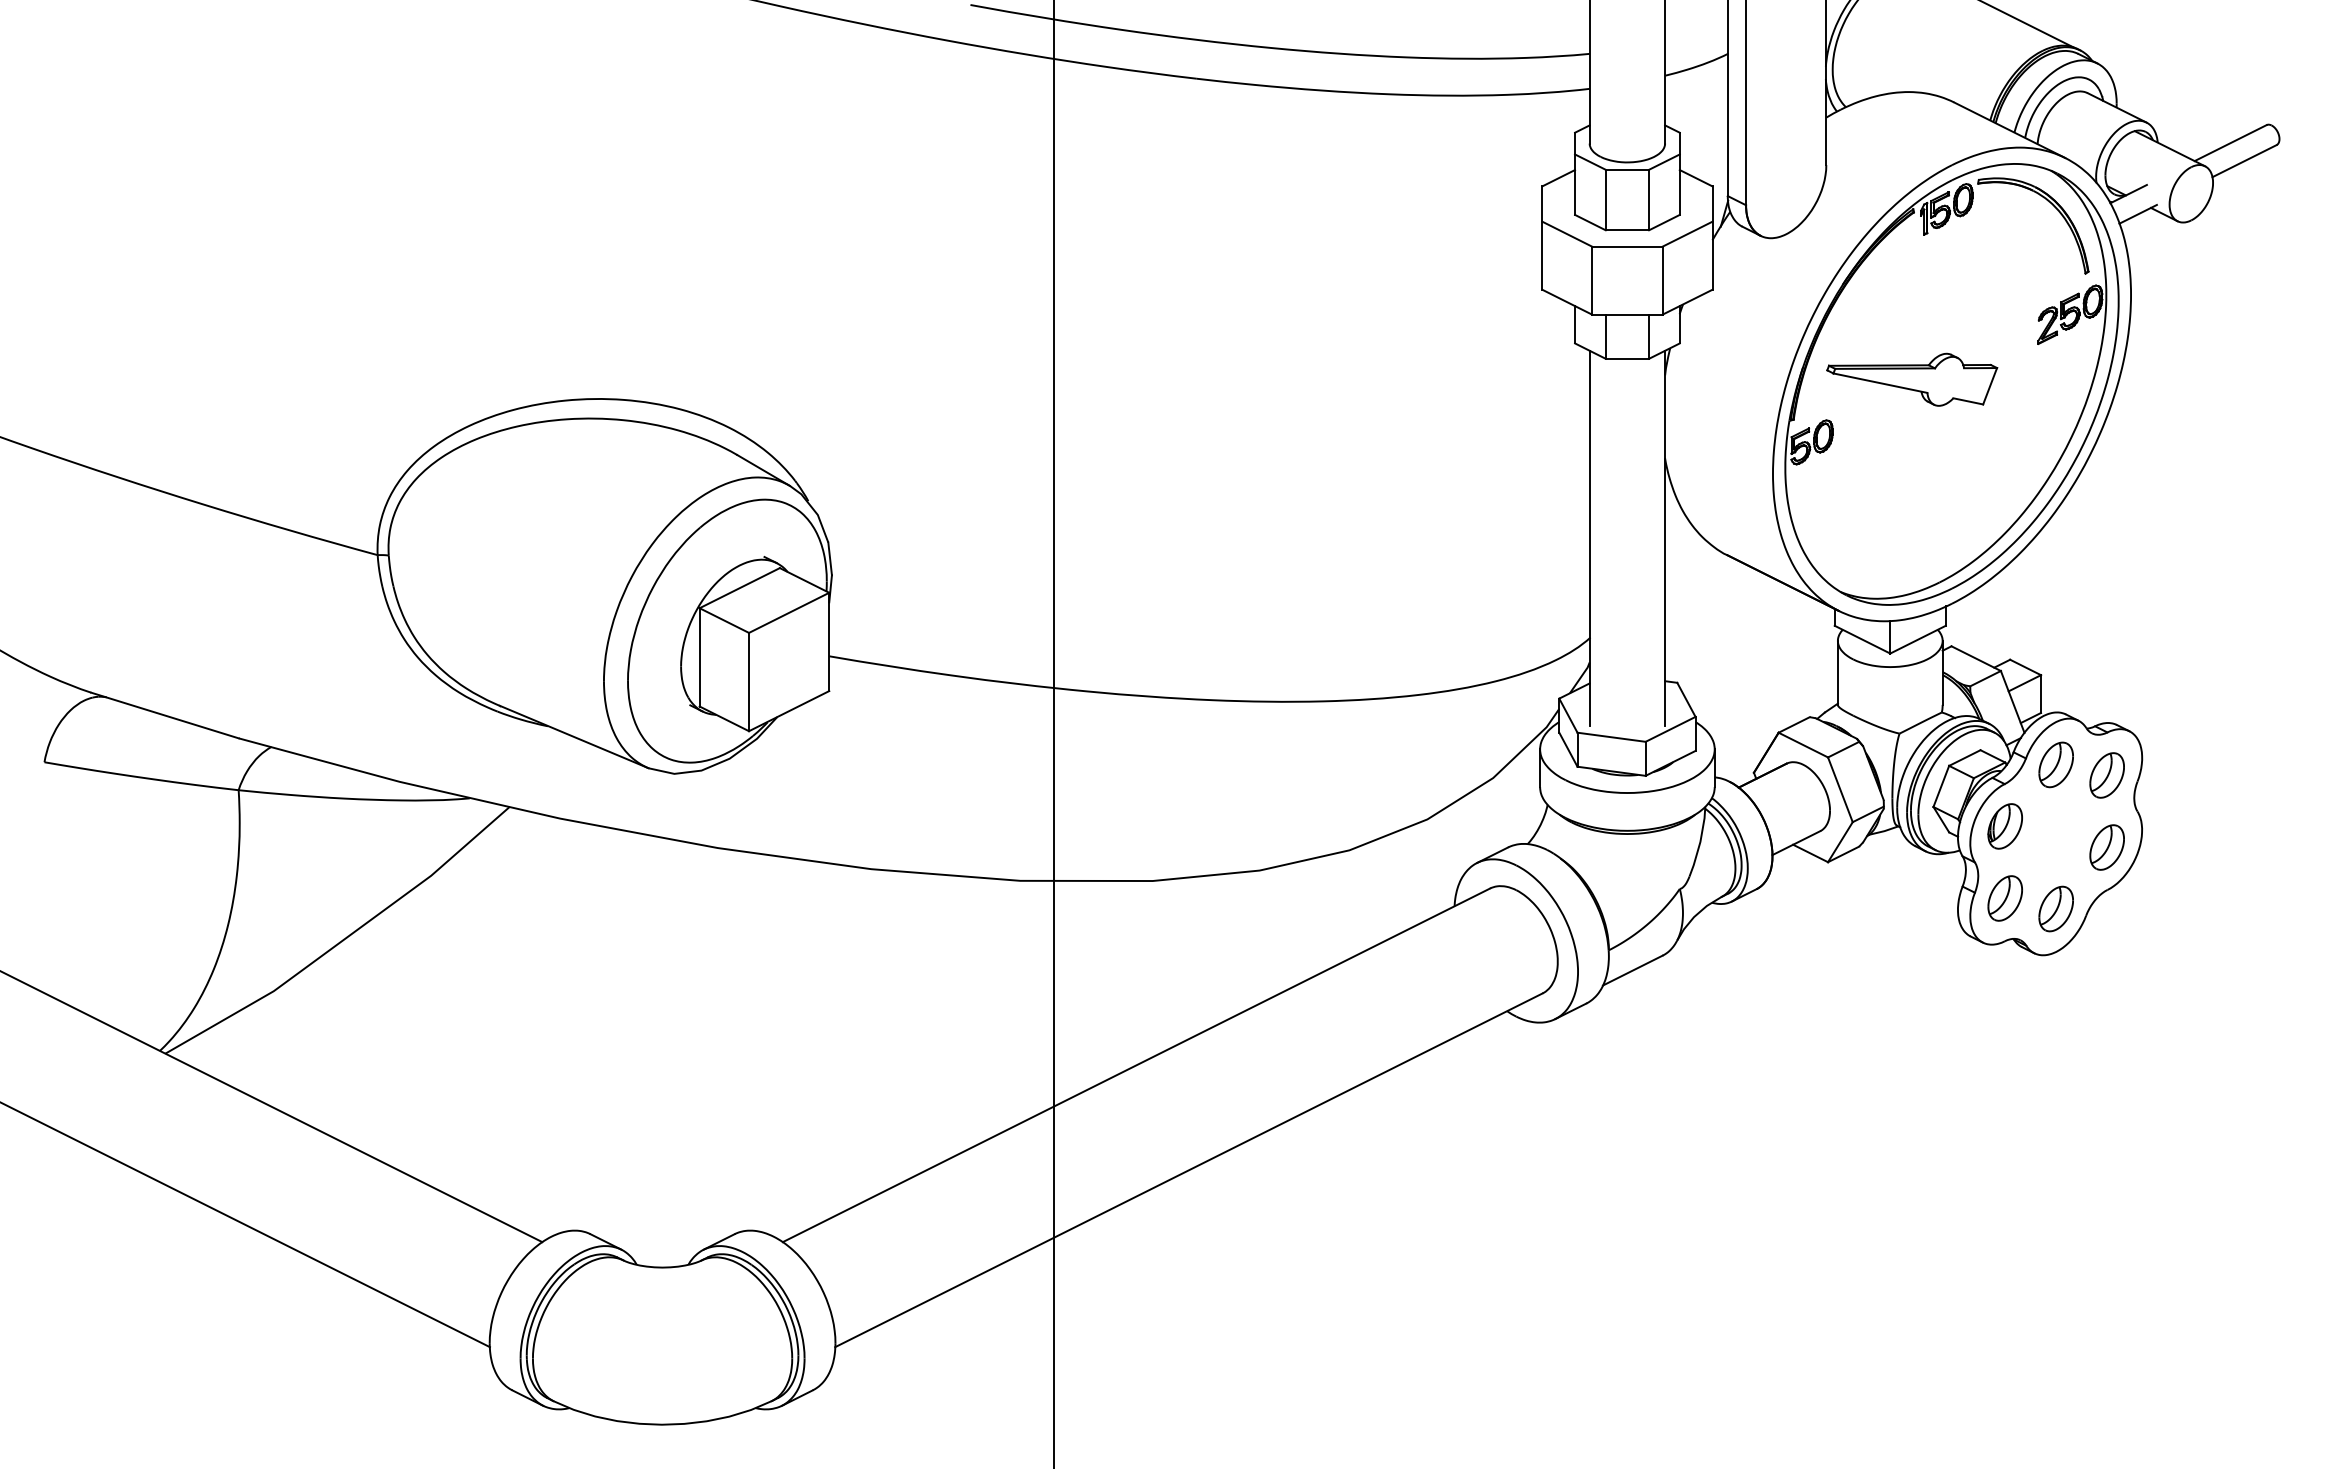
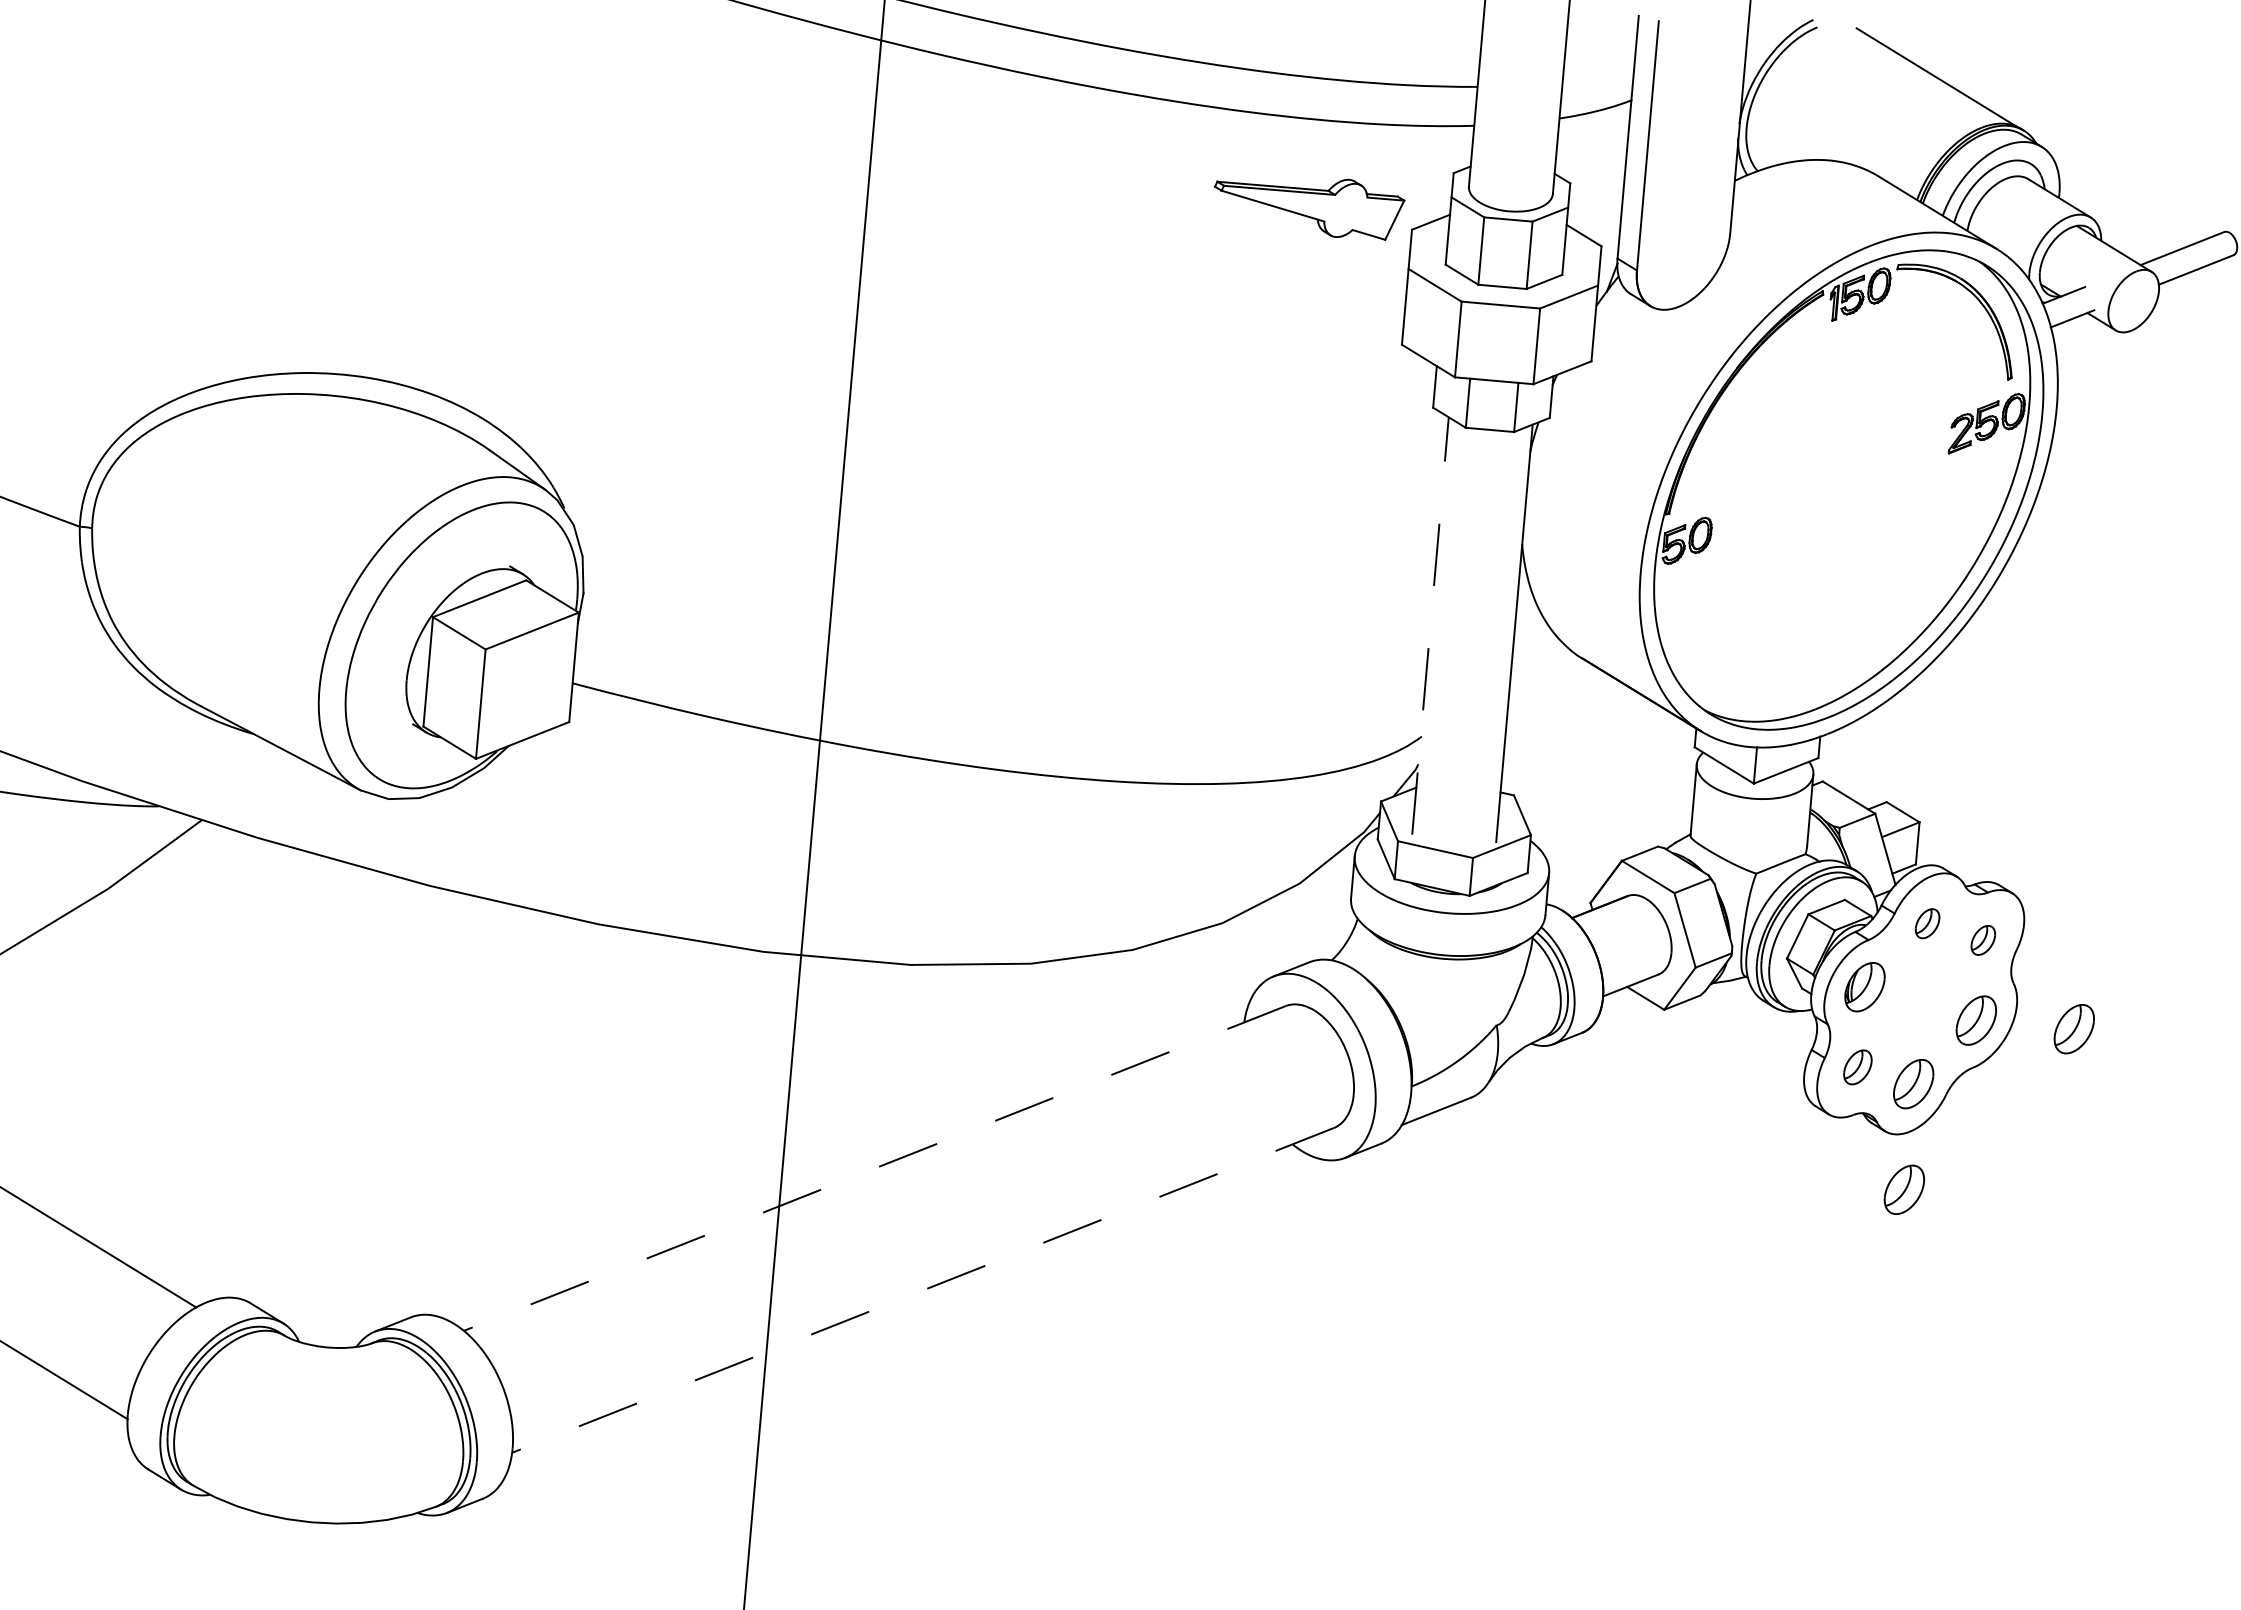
part: (1912, 379) -> (1308, 205), moved
line: (1589, 537) -> (1430, 625), solid -> dashed
part: (2055, 764) -> (1926, 923), size x0.6
part: (2106, 775) -> (1982, 940), size x0.6
part: (2194, 847) -> (2073, 1029), added
part: (2004, 898) -> (1857, 1067), size x0.7
part: (2055, 1003) -> (1903, 1189), added
line: (1135, 1065) -> (873, 1168), solid -> dashed
line: (1188, 1170) -> (922, 1290), solid -> dashed

